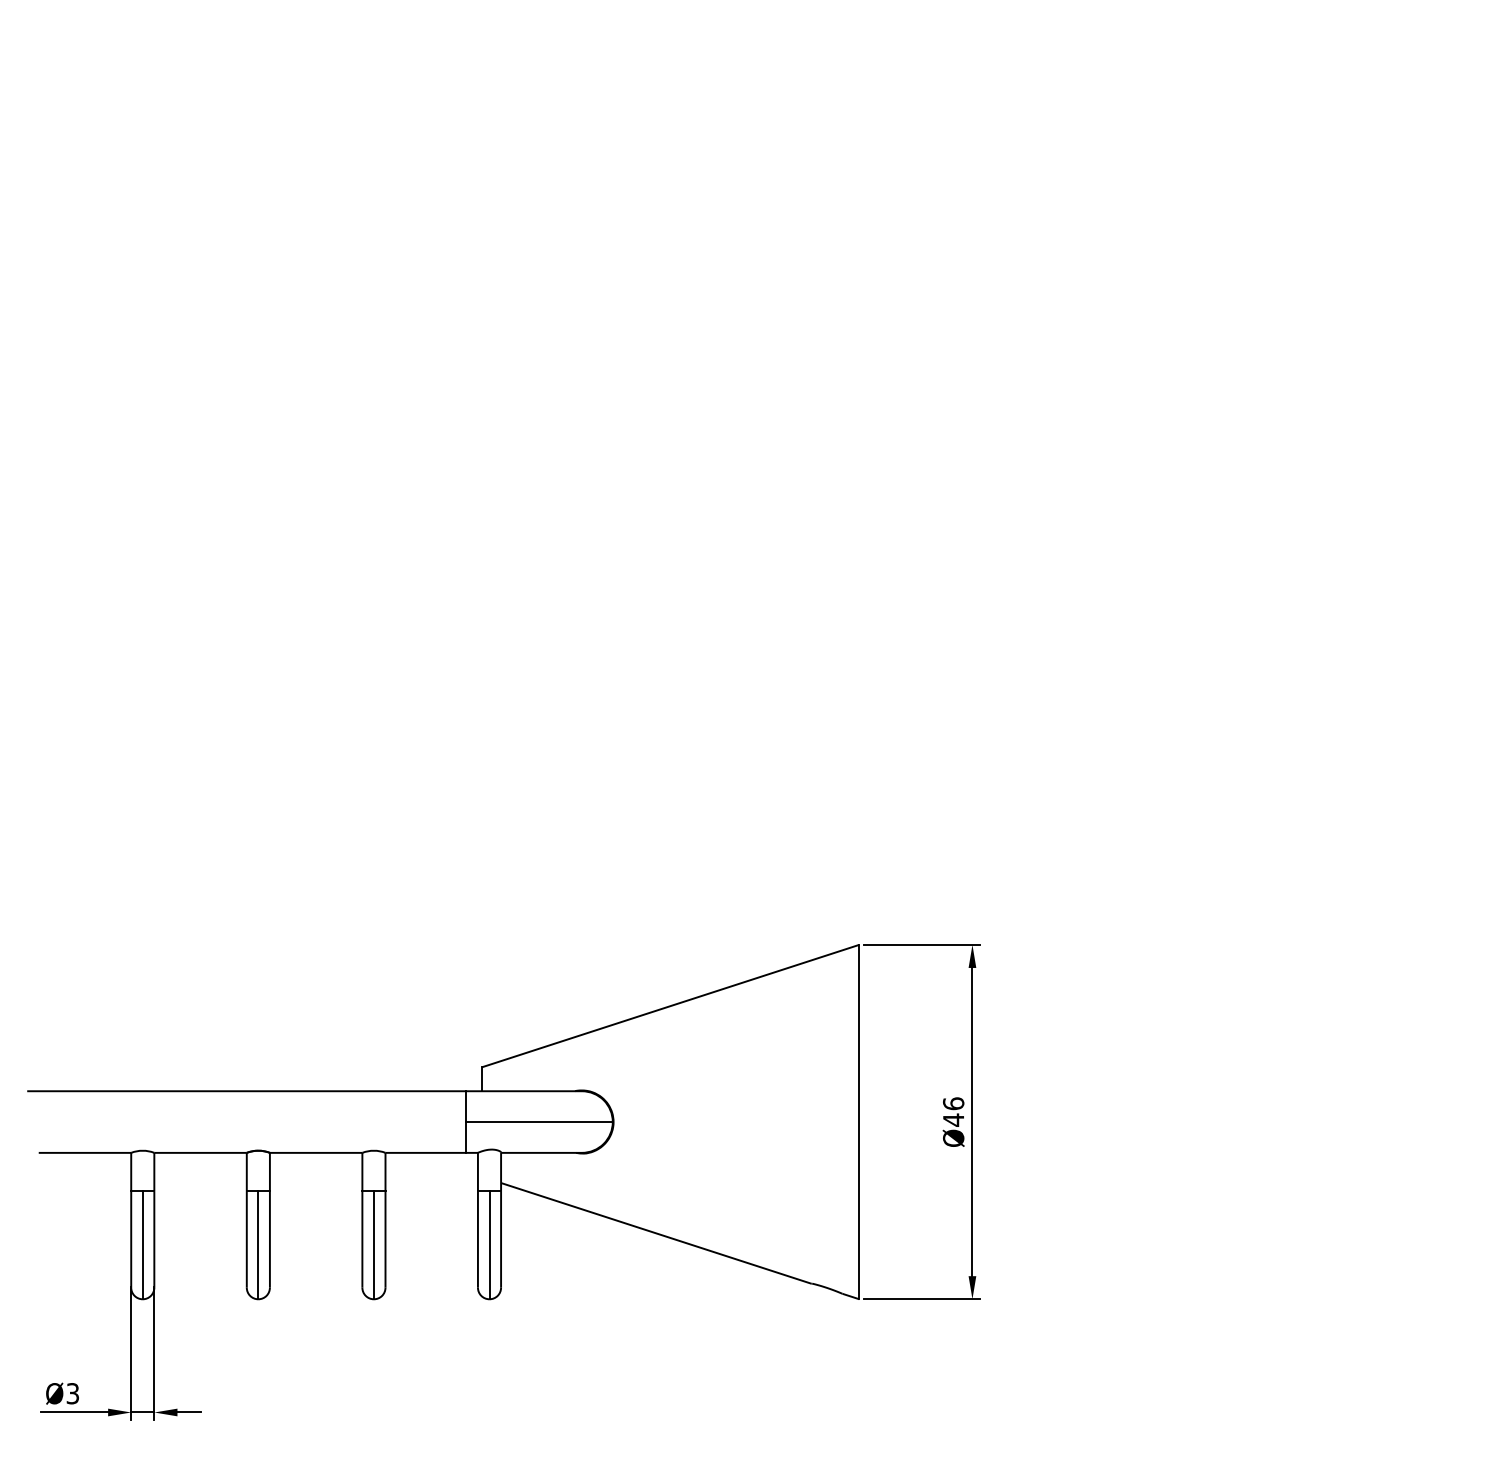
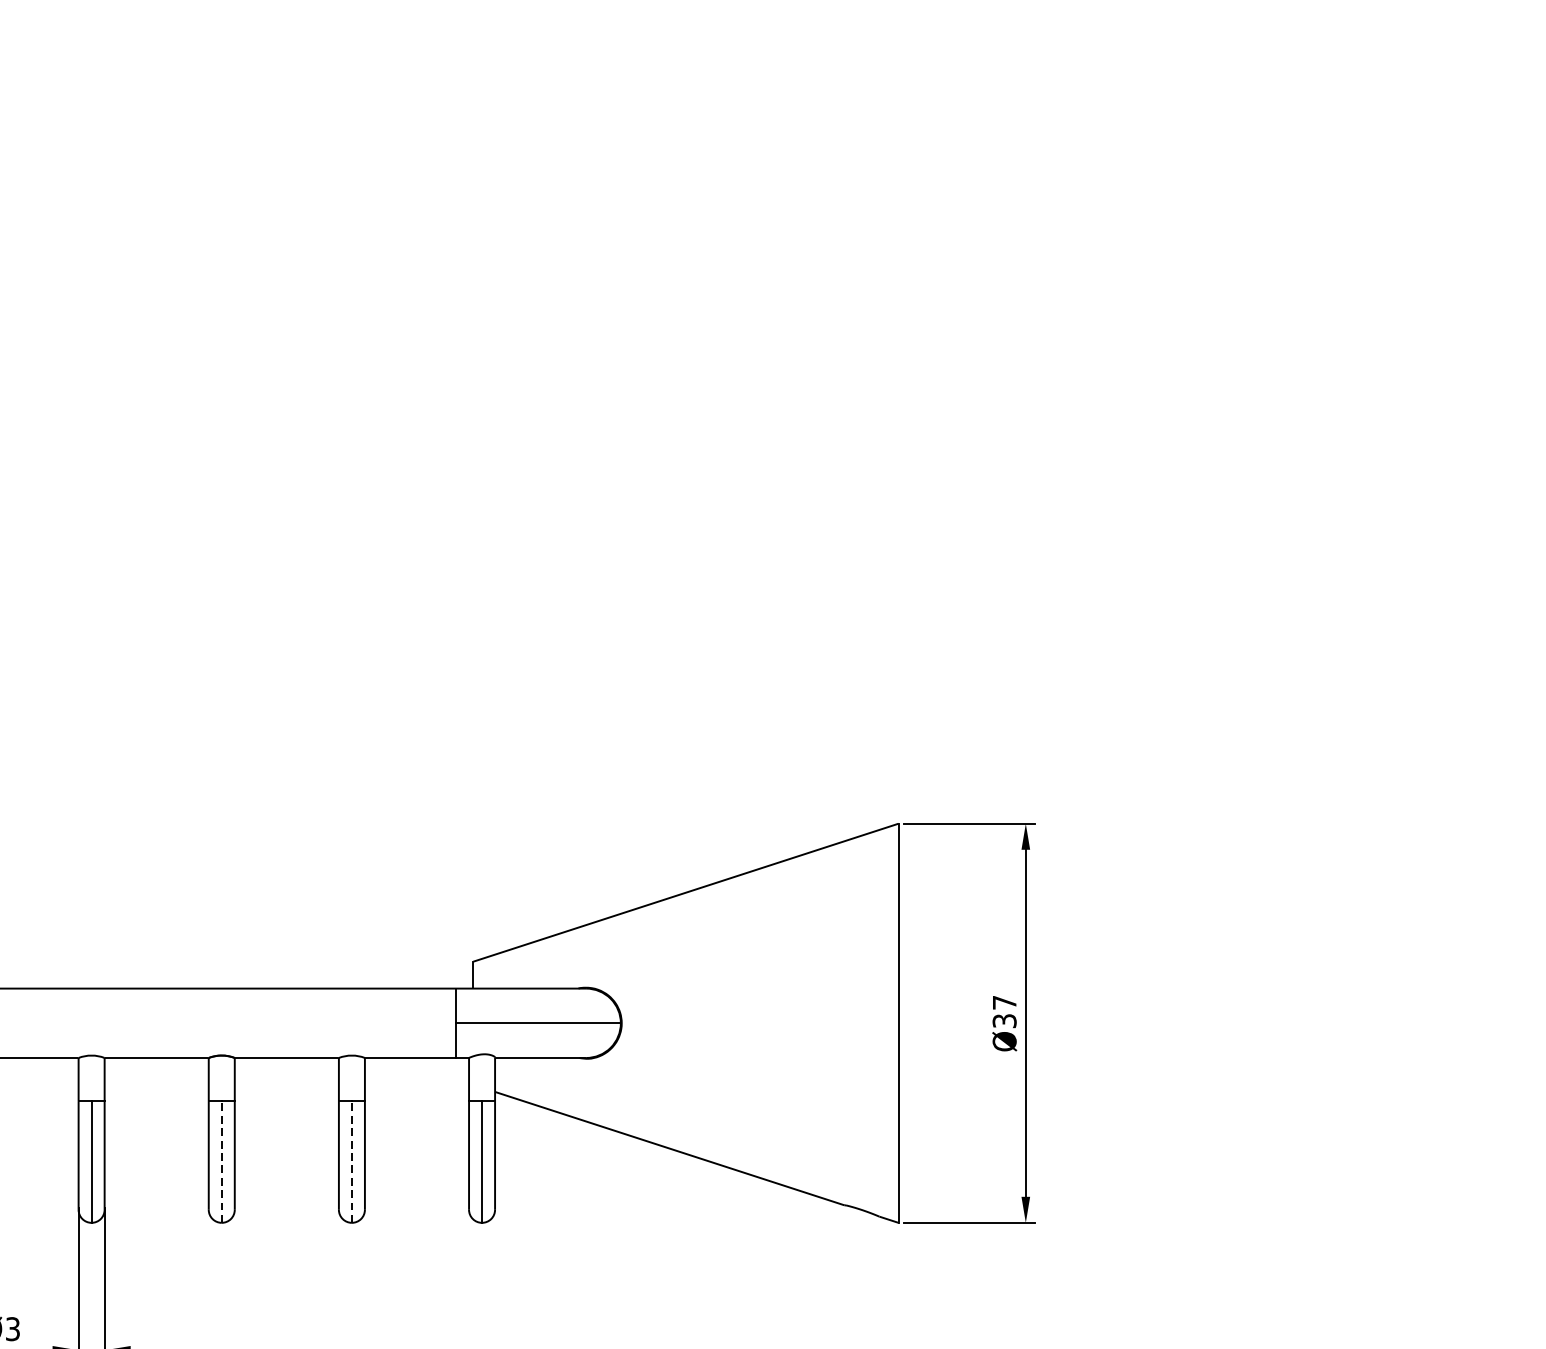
text: (953, 1111) -> (1004, 1011), Ø46 -> Ø37
line: (258, 1245) -> (221, 1162), solid -> dashed
line: (373, 1245) -> (351, 1162), solid -> dashed

